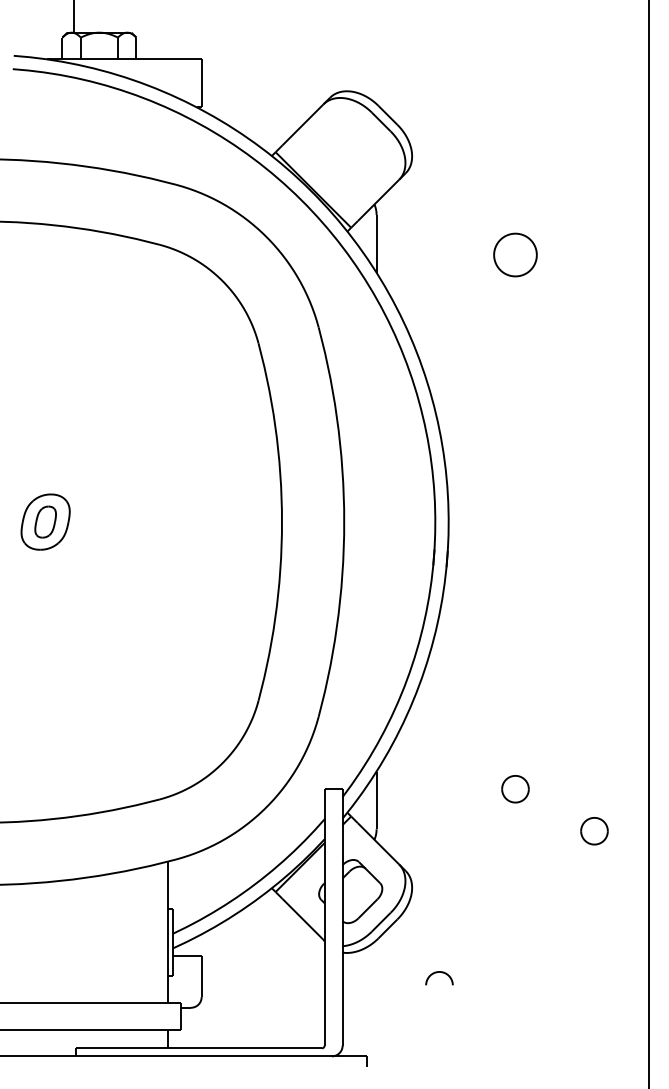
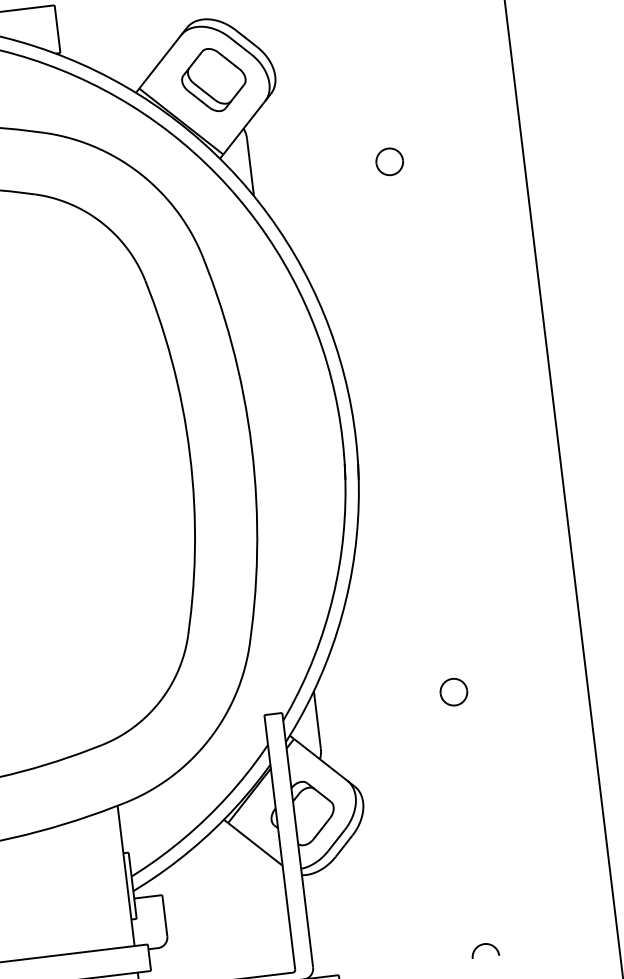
part: (350, 152) -> (213, 79), added
part: (515, 254) -> (389, 161), size x0.62
part: (594, 831) -> (537, 724), removed
curve: (436, 973) -> (481, 945), moved

